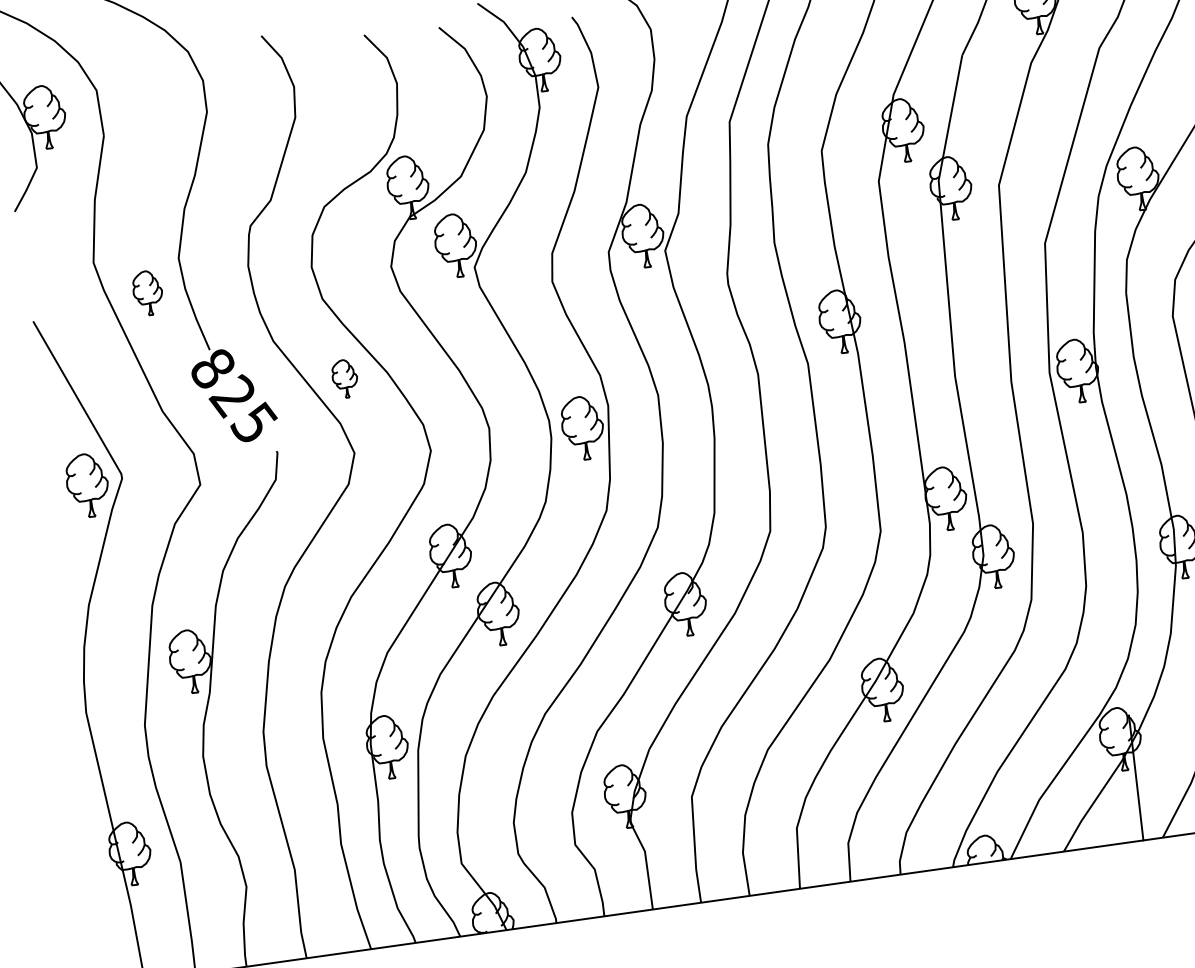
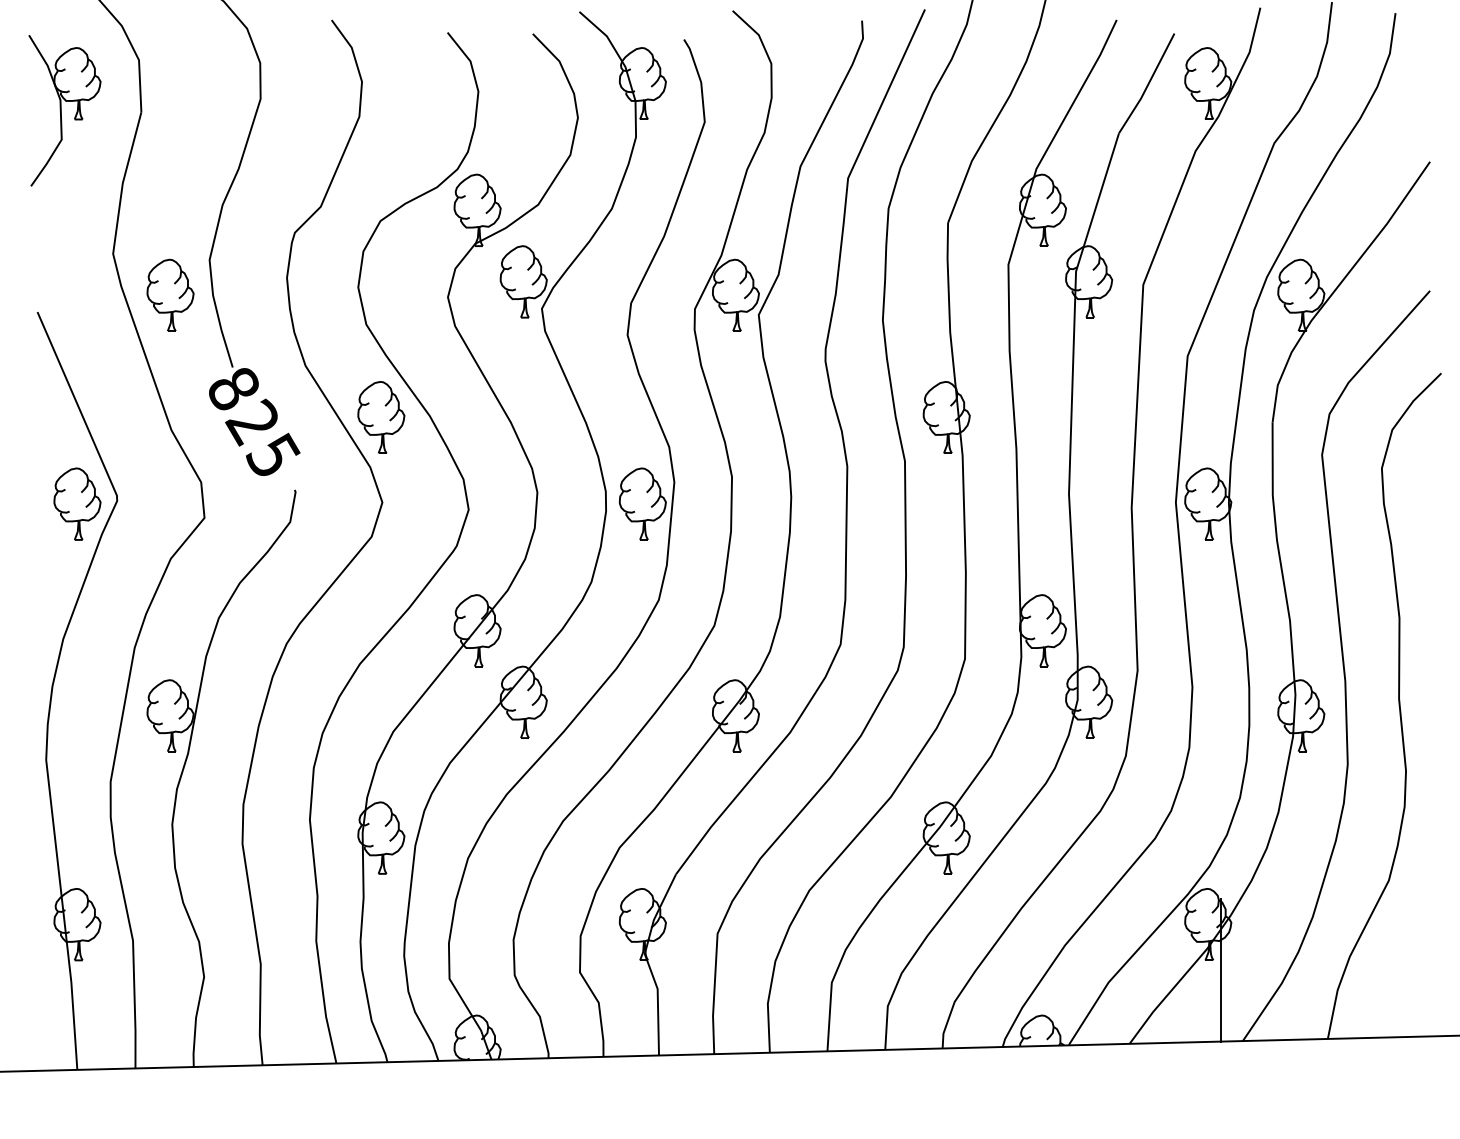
part: (147, 292) -> (170, 294), size x1.43
part: (345, 378) -> (381, 417), size x1.67

